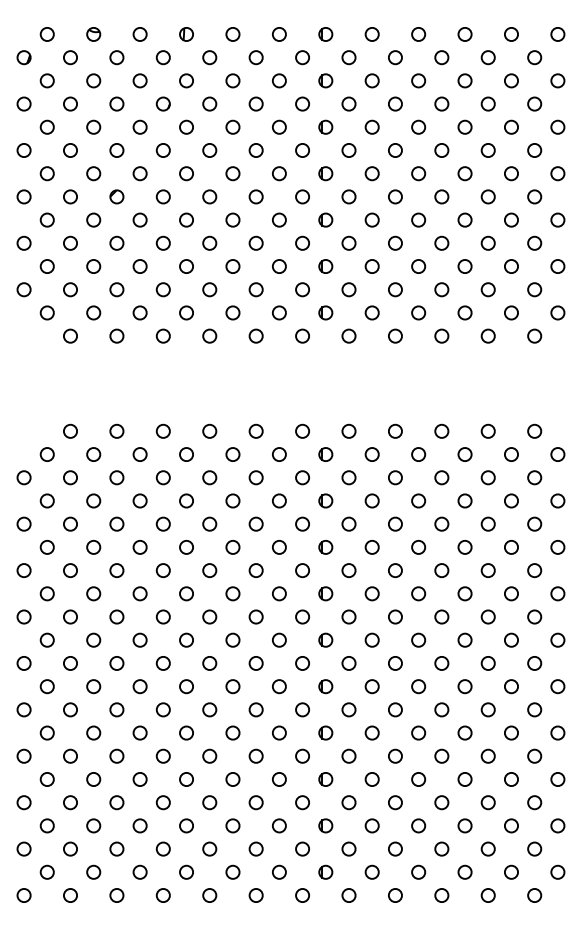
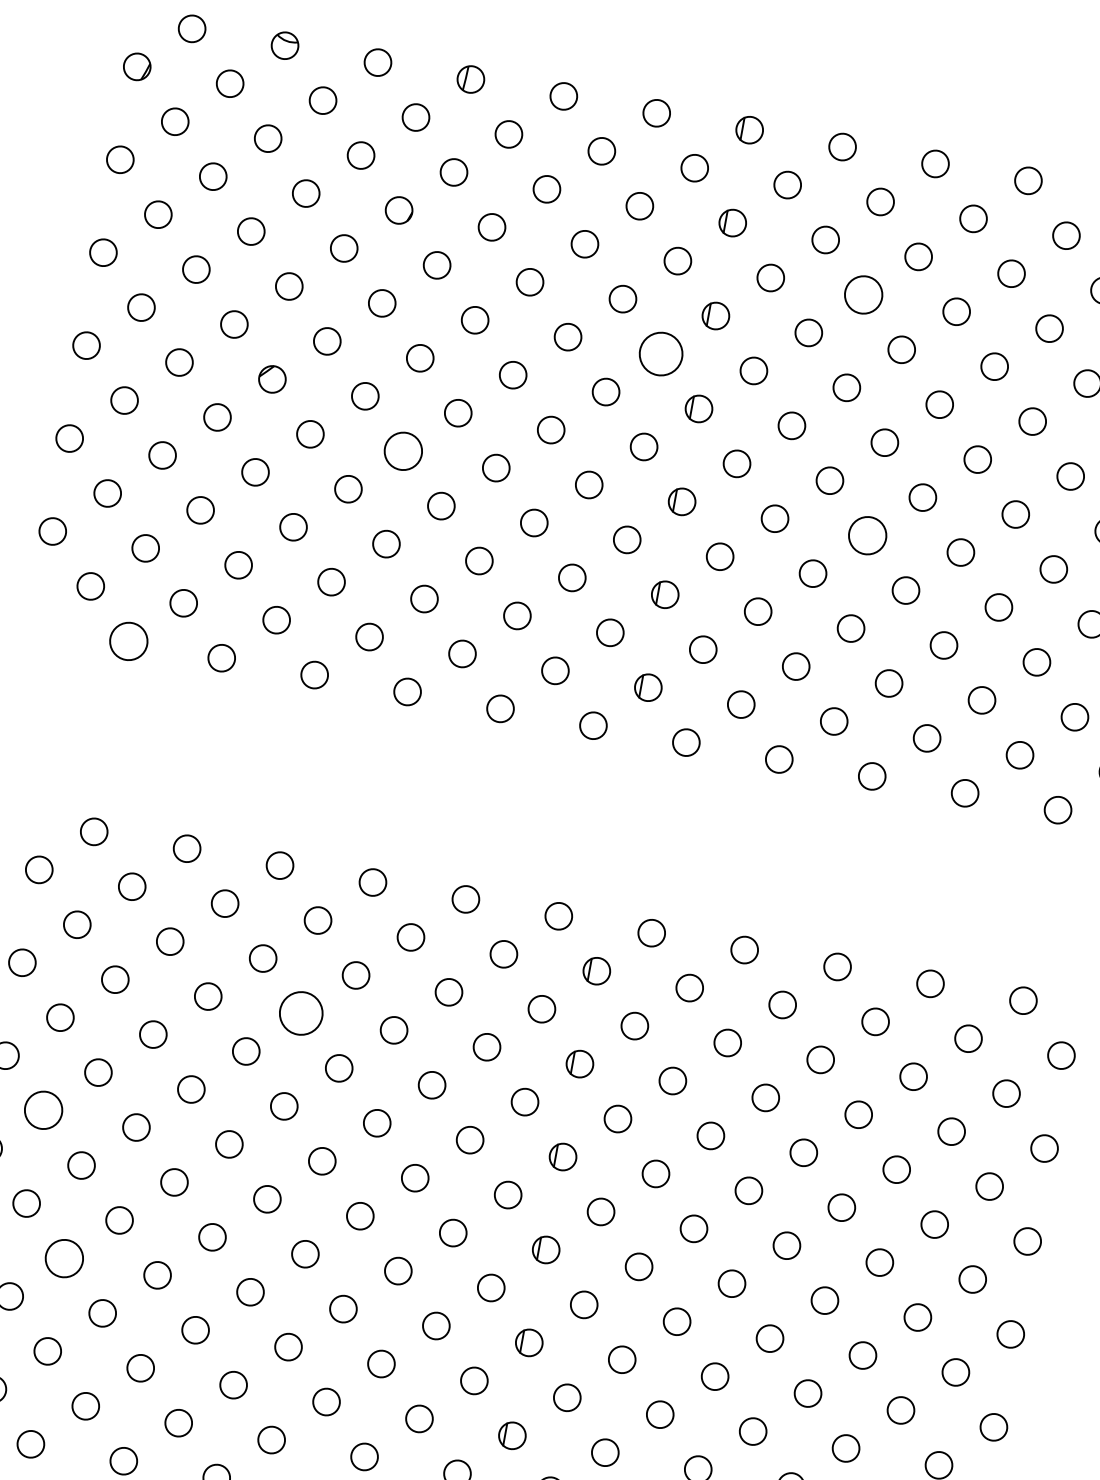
circle: (395, 103) -> (864, 293), size x1.4
circle: (302, 150) -> (660, 354), size x1.6
circle: (186, 219) -> (403, 449), size x1.4
circle: (418, 219) -> (867, 534), size x1.4
circle: (70, 335) -> (129, 639), size x1.4
circle: (186, 500) -> (301, 1012), size x1.6
circle: (70, 570) -> (43, 1110), size x1.4
circle: (93, 639) -> (64, 1256), size x1.4

